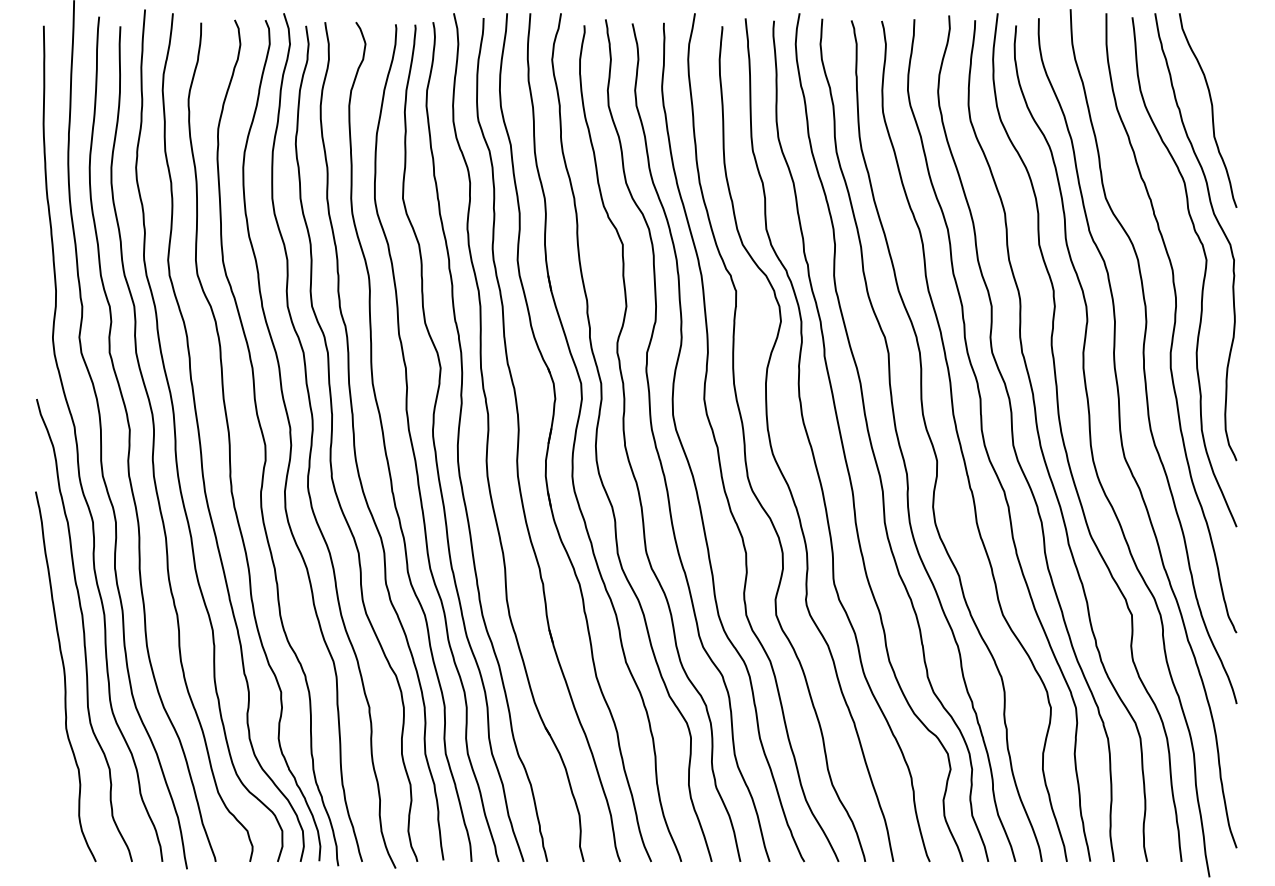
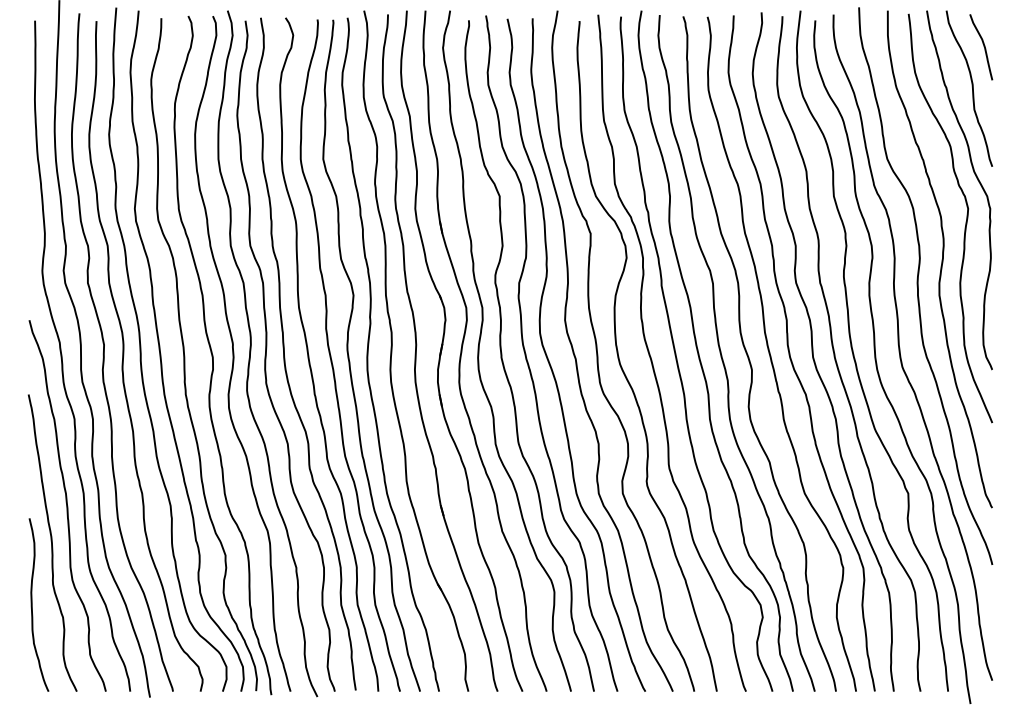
curve: (1225, 57) -> (983, 46), added
curve: (40, 753) -> (32, 604), added

